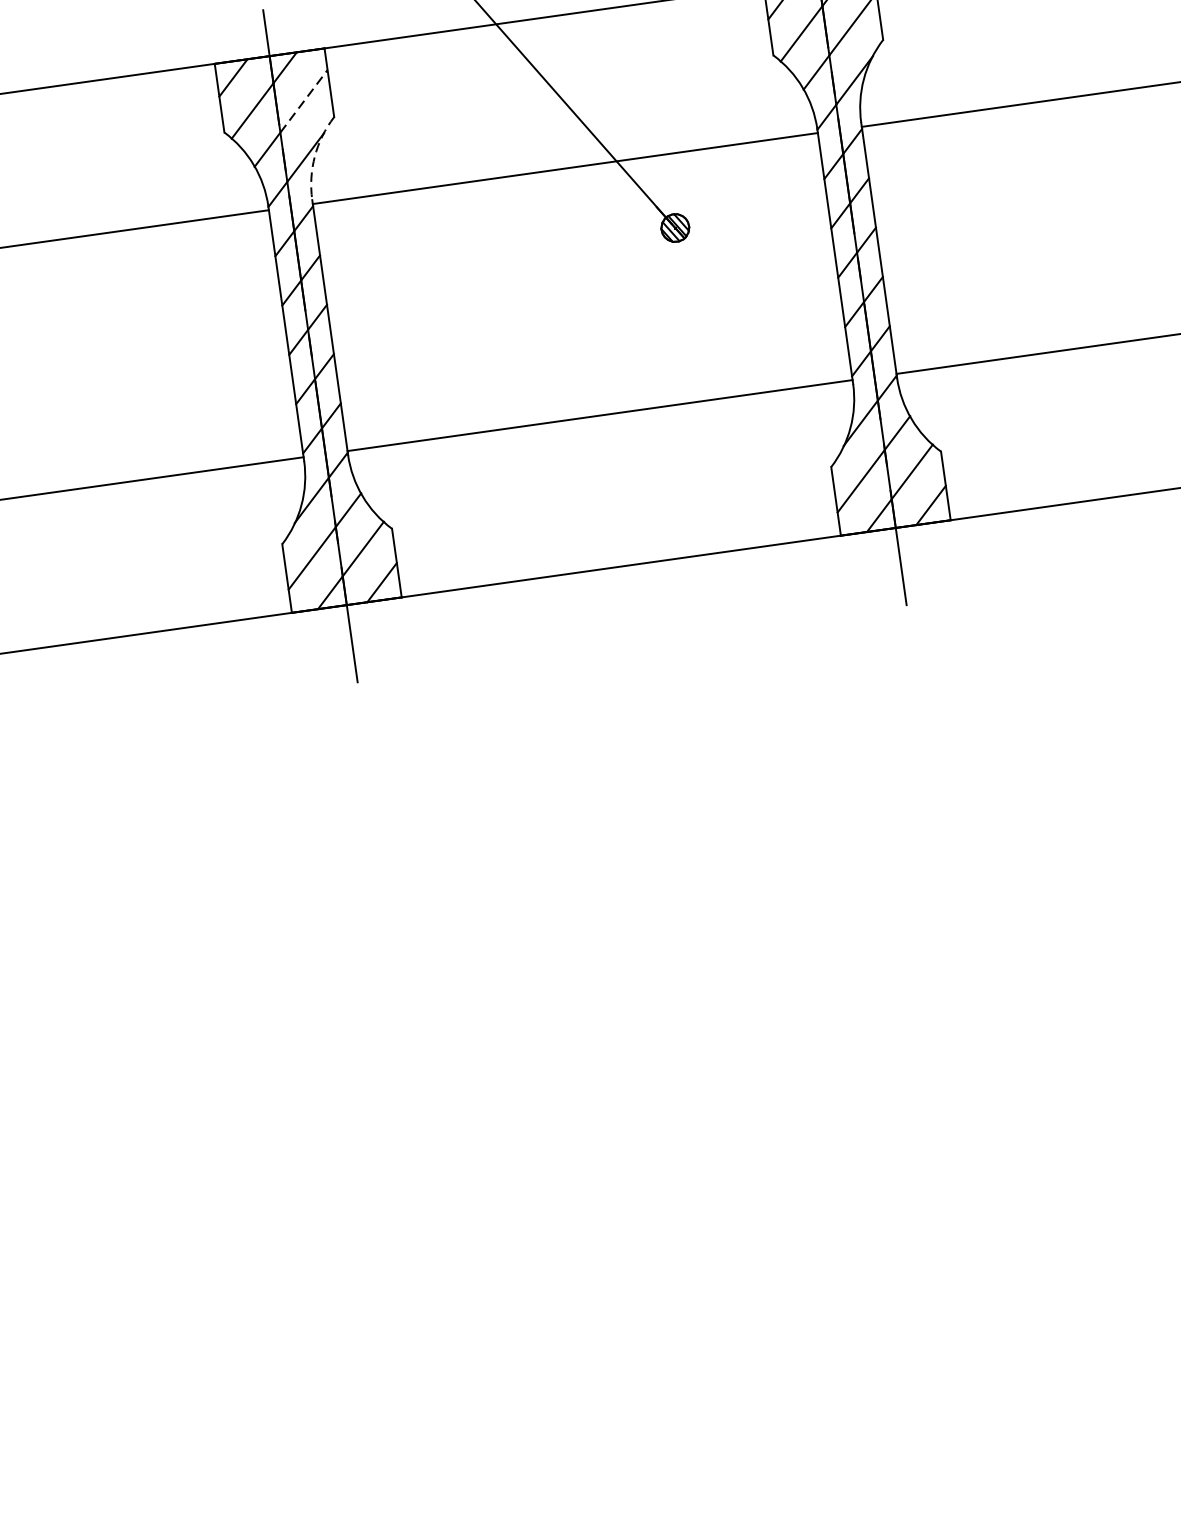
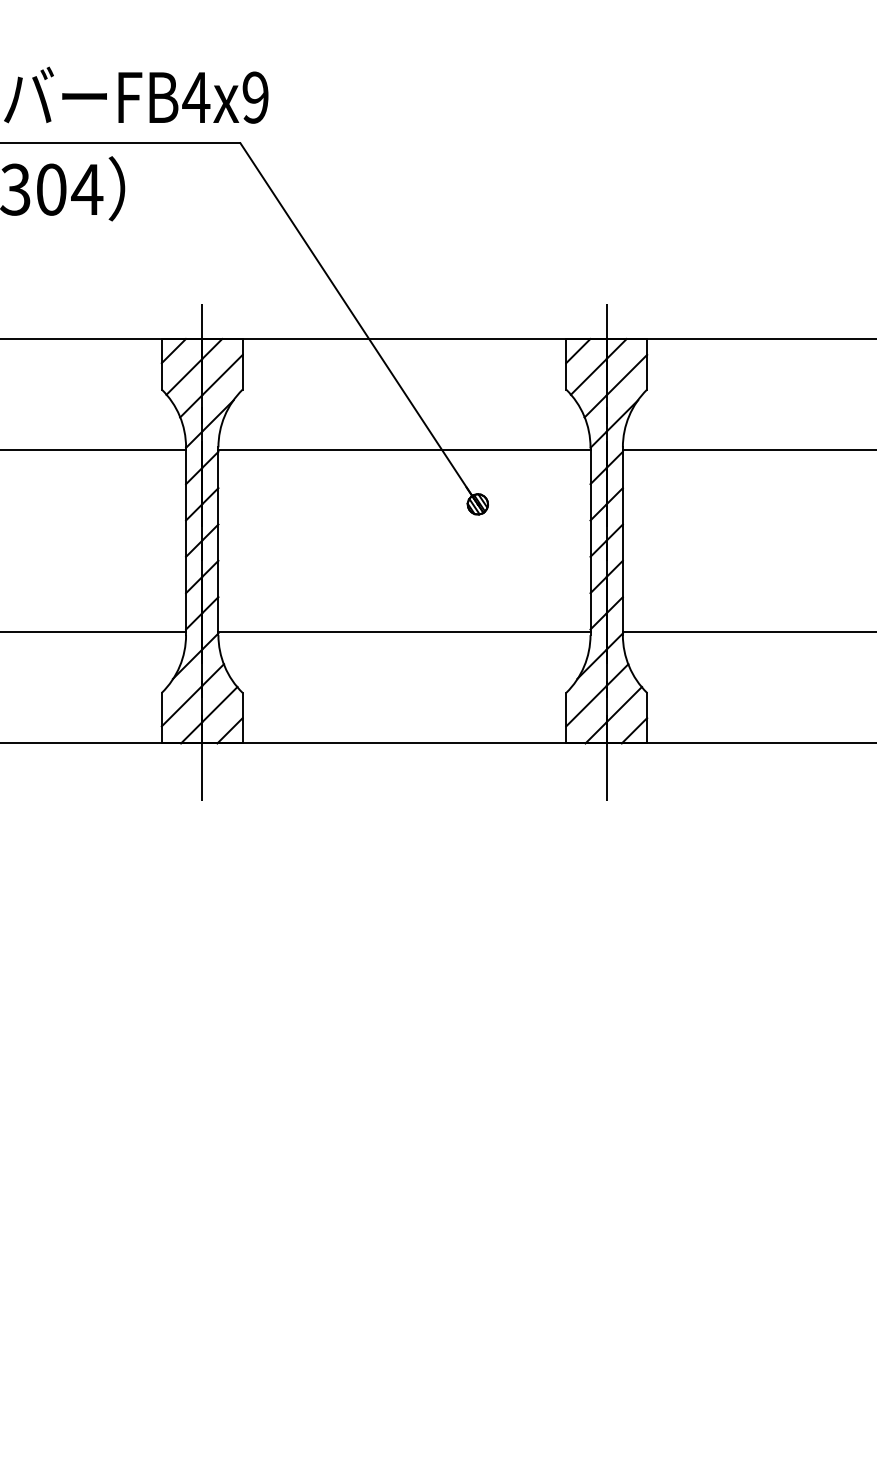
line: (304, 101) -> (222, 375), dashed -> solid
arc: (314, 157) -> (224, 416), dashed -> solid

